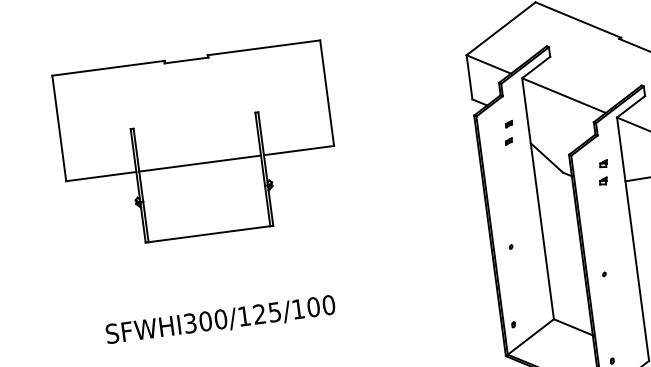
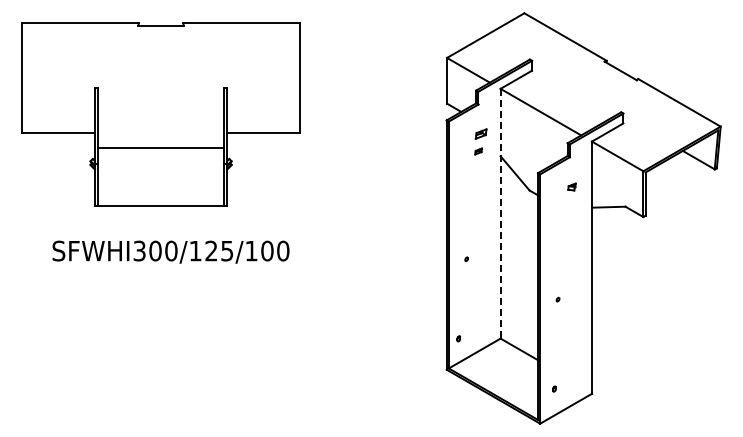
part: (508, 123) -> (480, 133), size x1.6
line: (199, 163) -> (160, 147), moved
part: (603, 181) -> (569, 204), removed
line: (537, 198) -> (500, 213), solid -> dashed
text: (220, 319) -> (170, 251), moved

